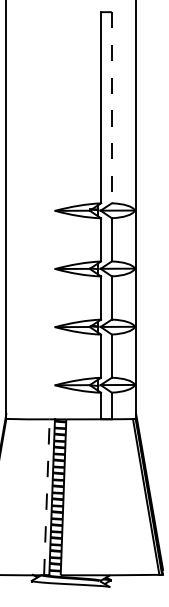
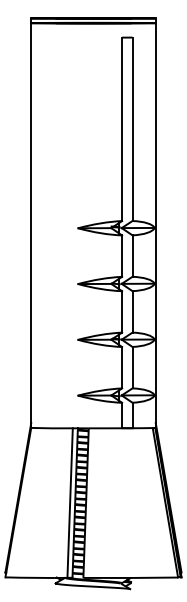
line: (111, 107) -> (132, 129), dashed -> solid
line: (47, 497) -> (70, 503), dashed -> solid

